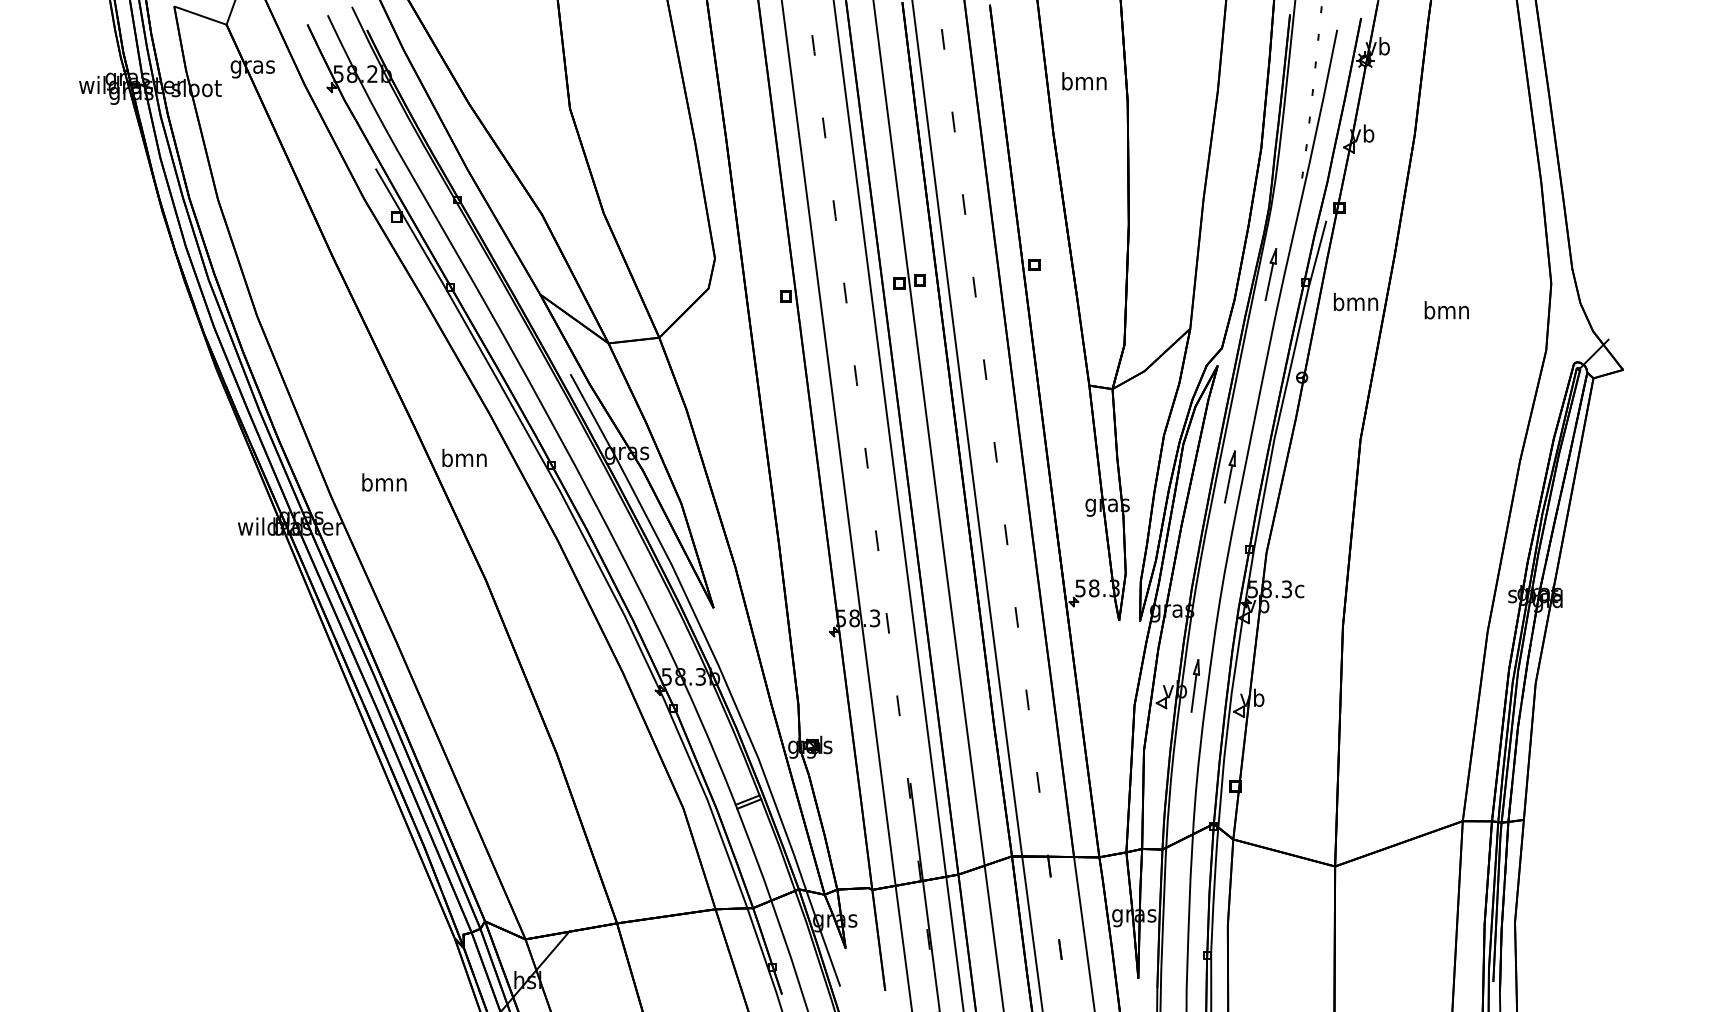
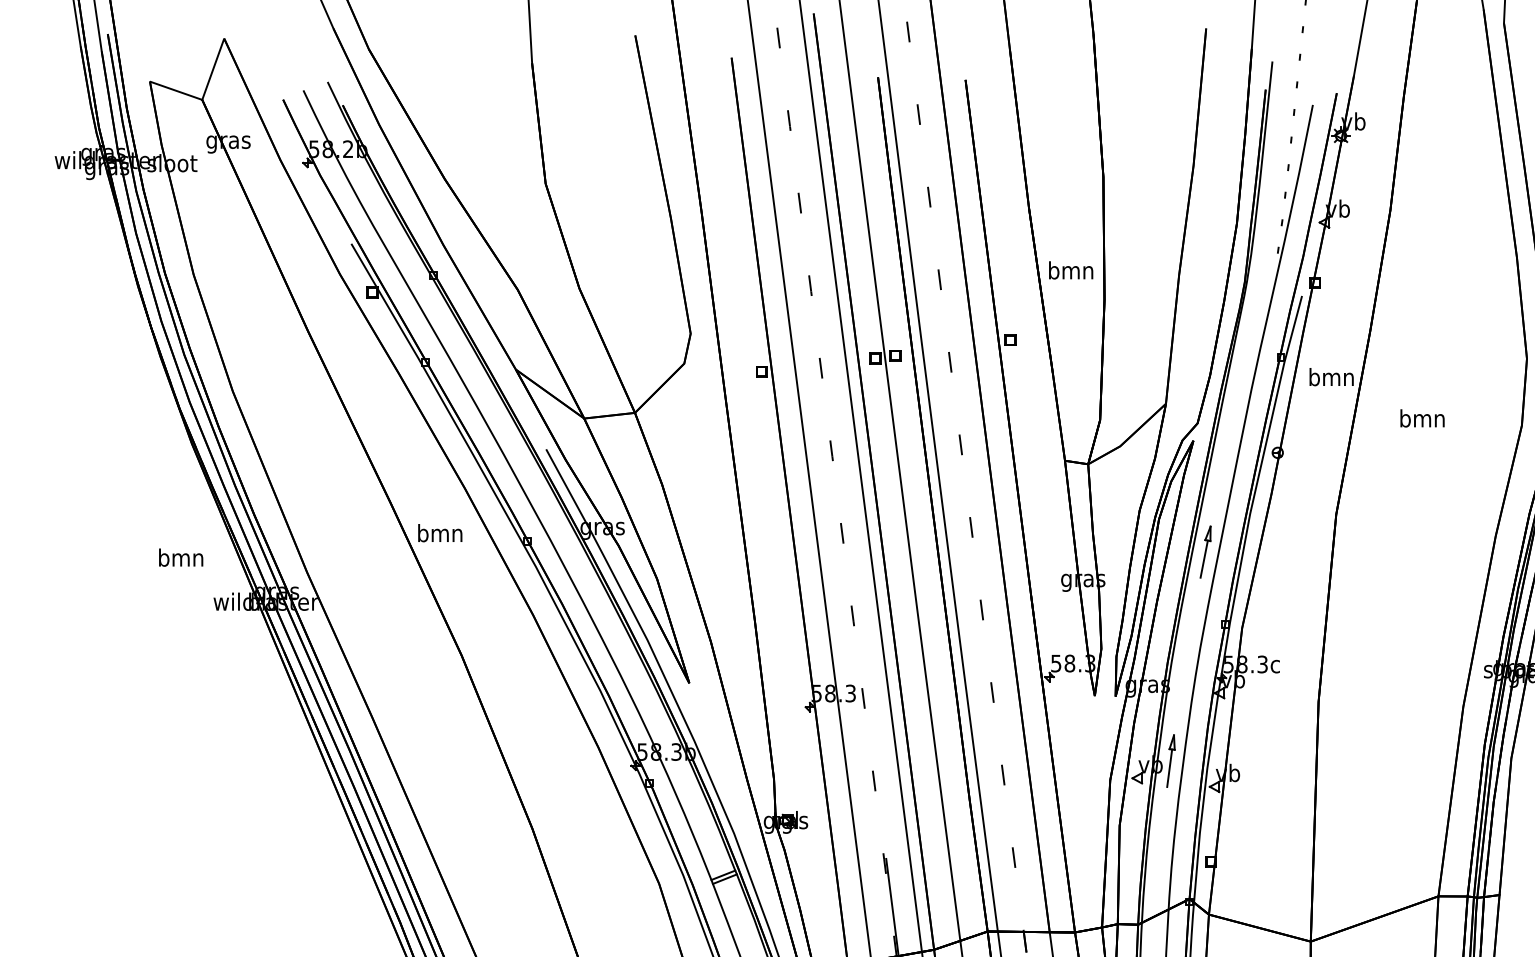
text: (1084, 81) -> (1071, 270), moved
part: (1270, 274) -> (1246, 349), removed
text: (1446, 310) -> (1422, 418), moved
text: (384, 482) -> (181, 557), moved

